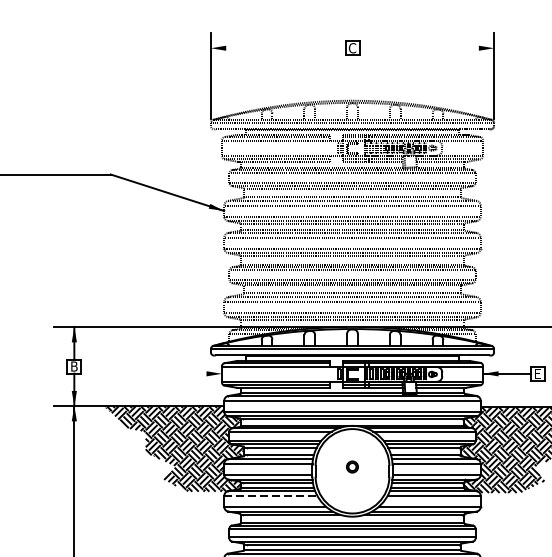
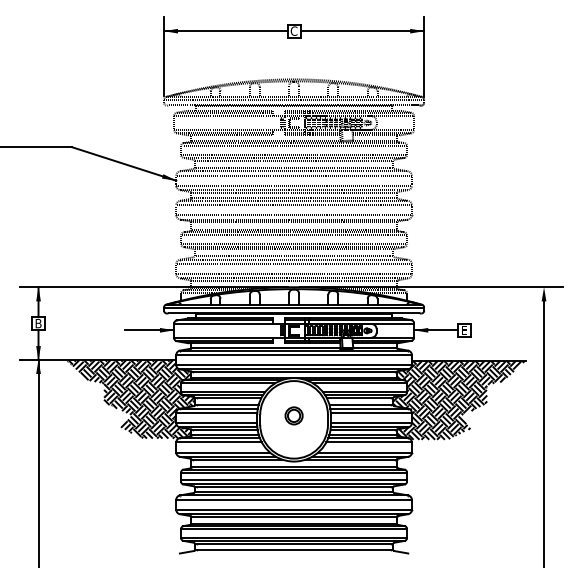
line: (277, 48) -> (225, 31), added
line: (426, 48) -> (362, 31), added
line: (195, 374) -> (149, 330), added
part: (351, 466) -> (293, 415), size x1.67
line: (271, 495) -> (219, 442), dashed -> solid

